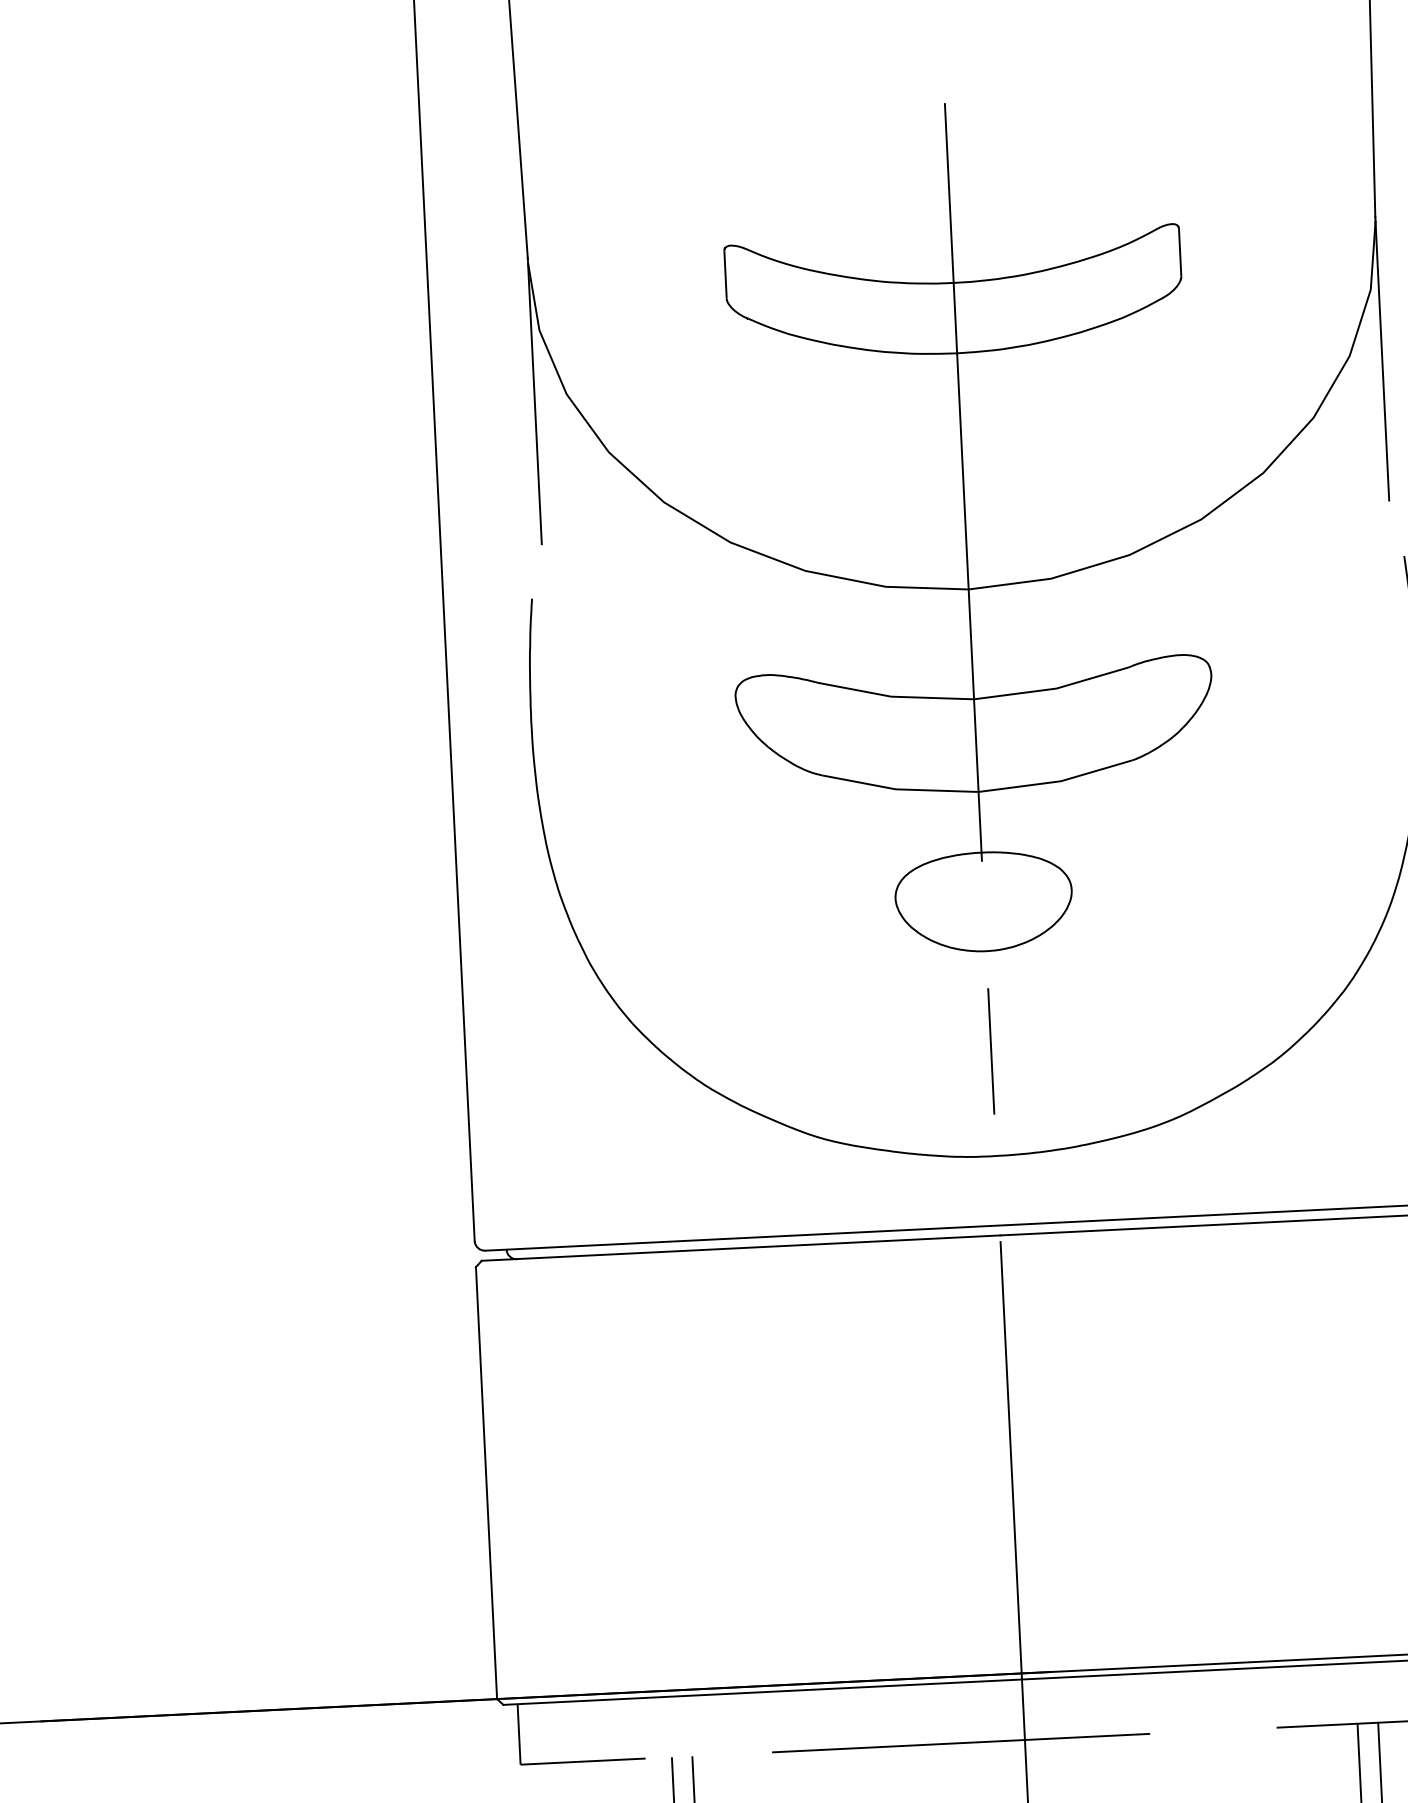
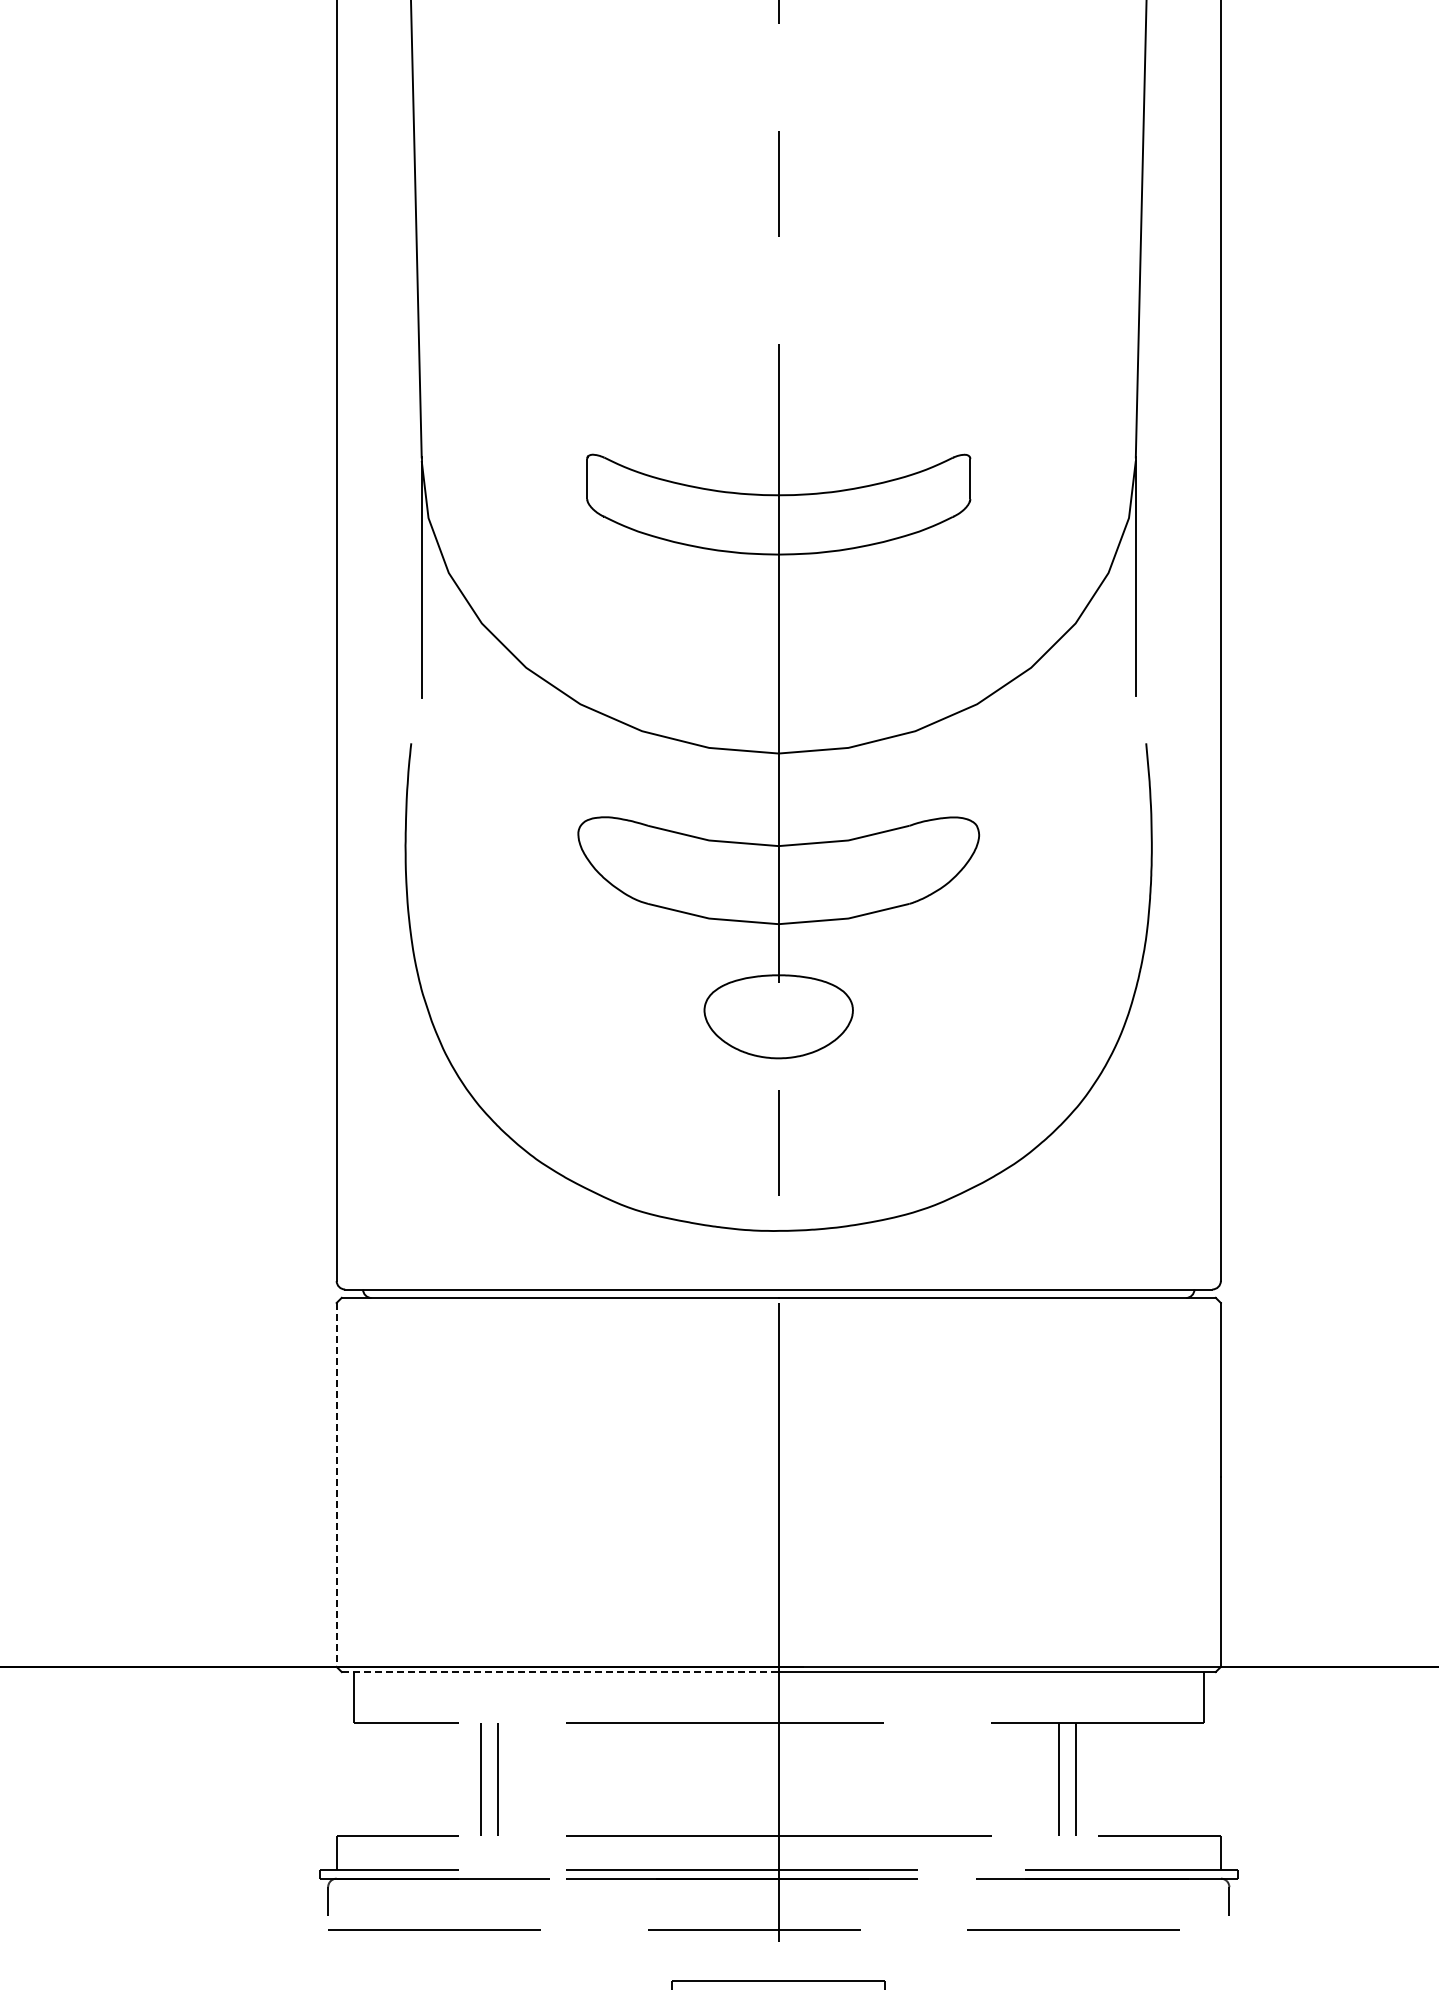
line: (486, 1482) -> (336, 1484), solid -> dashed
line: (763, 1692) -> (560, 1672), solid -> dashed

